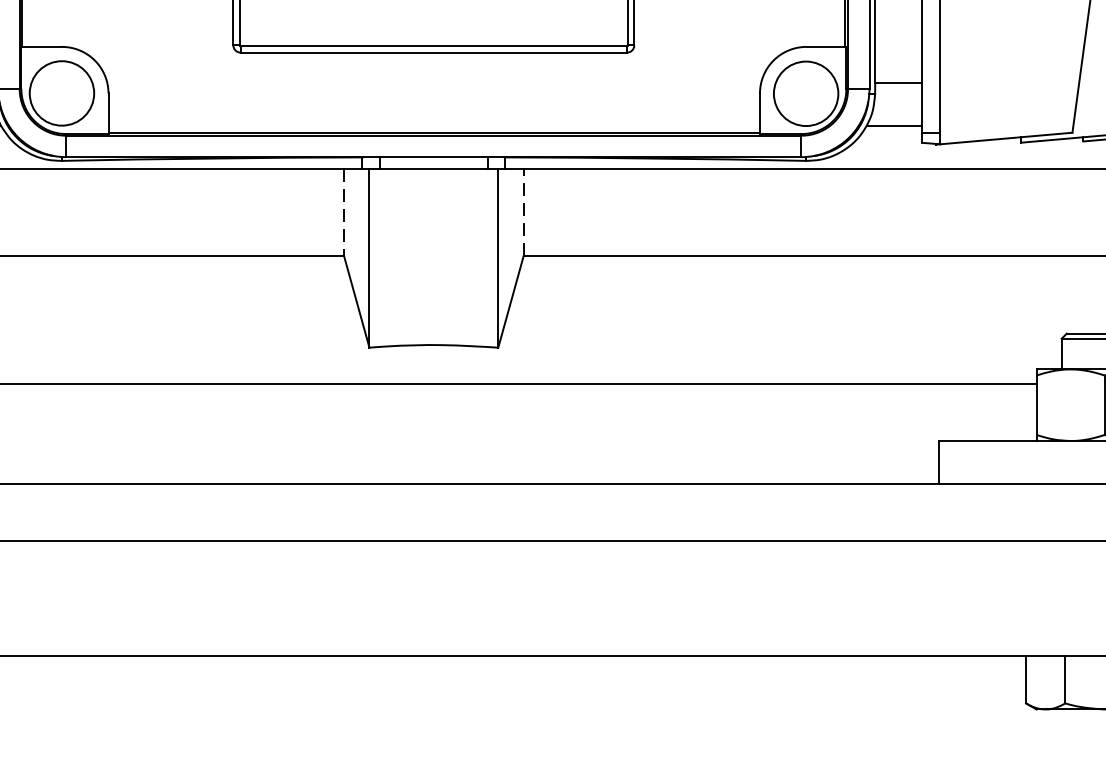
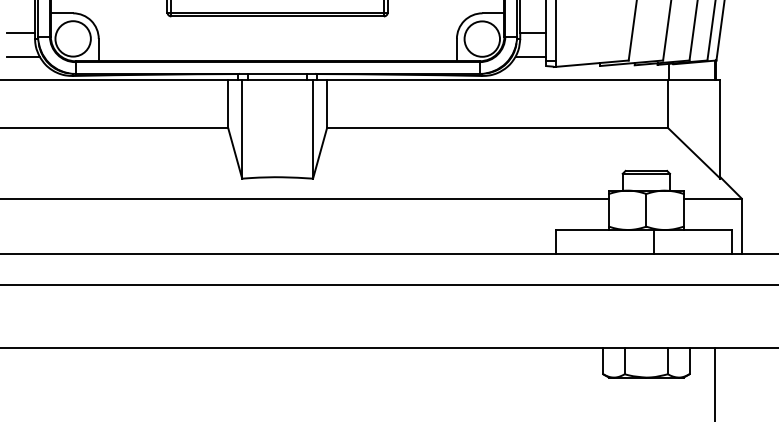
line: (344, 212) -> (228, 104), dashed -> solid
line: (524, 212) -> (327, 104), dashed -> solid

